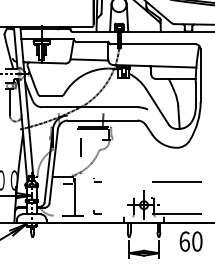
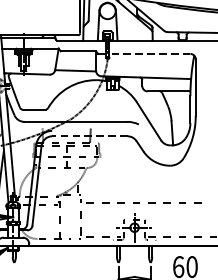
line: (158, 44) -> (150, 54), solid -> dashed
line: (102, 120) -> (89, 136), solid -> dashed

